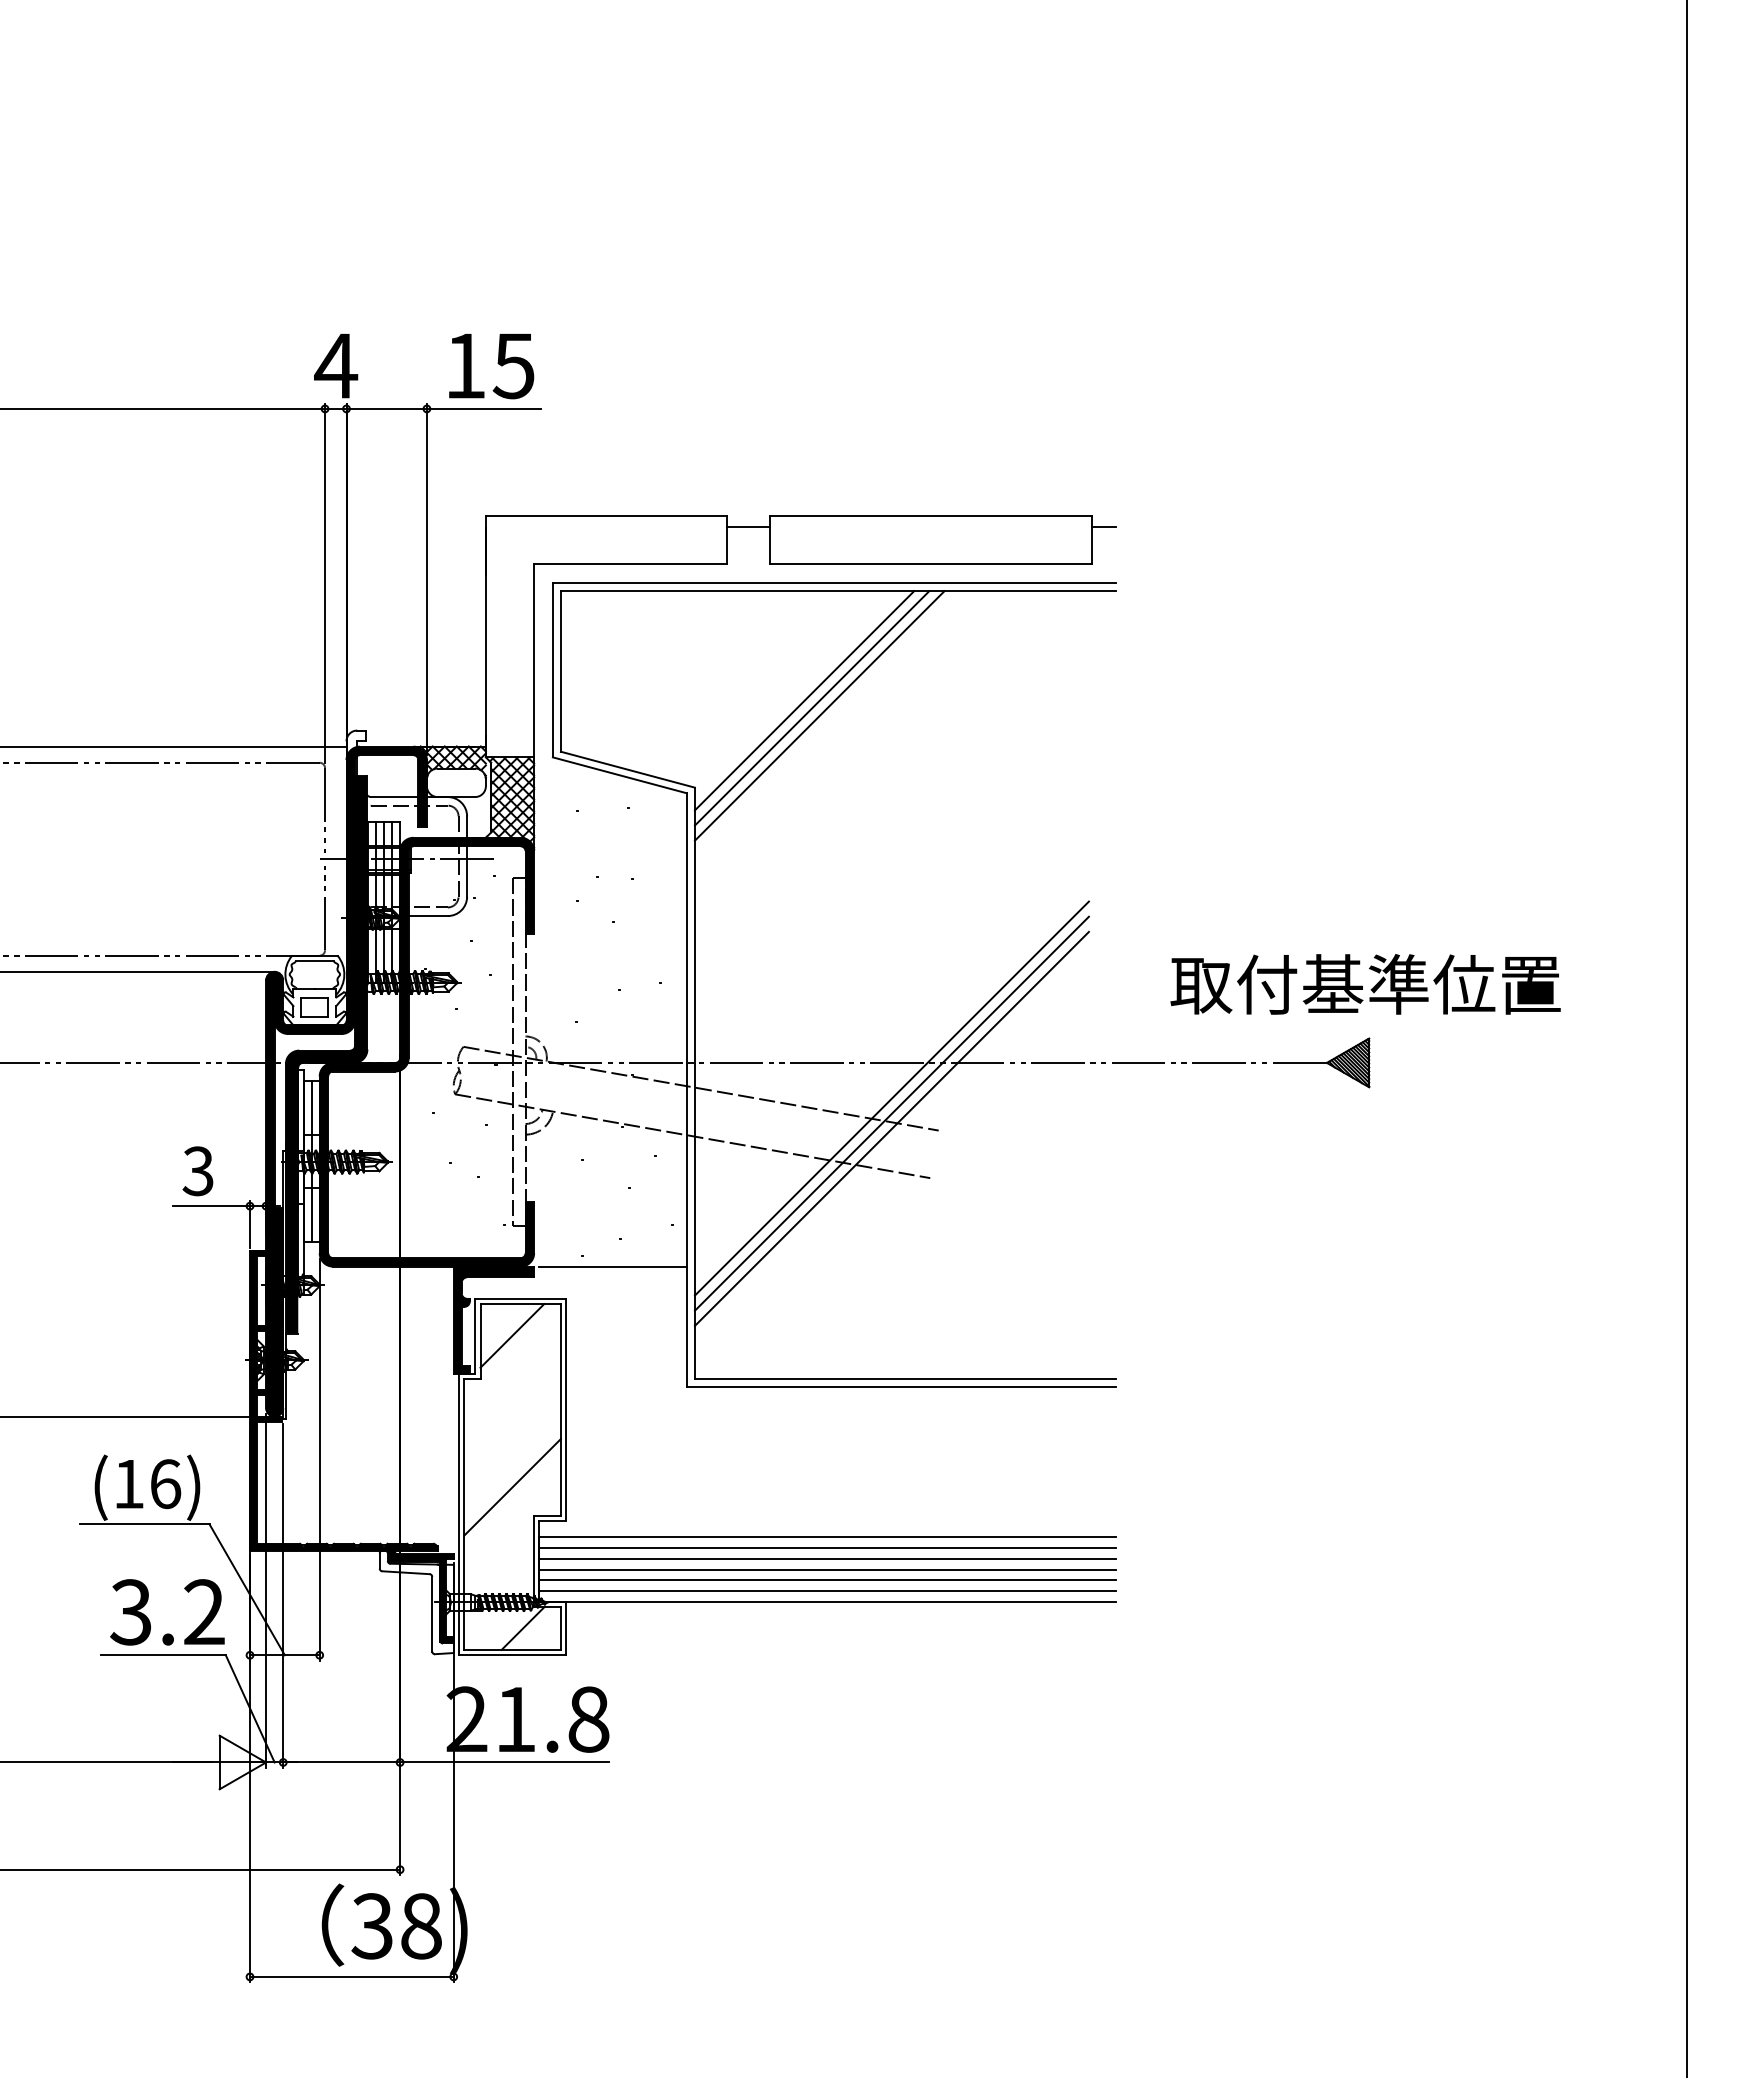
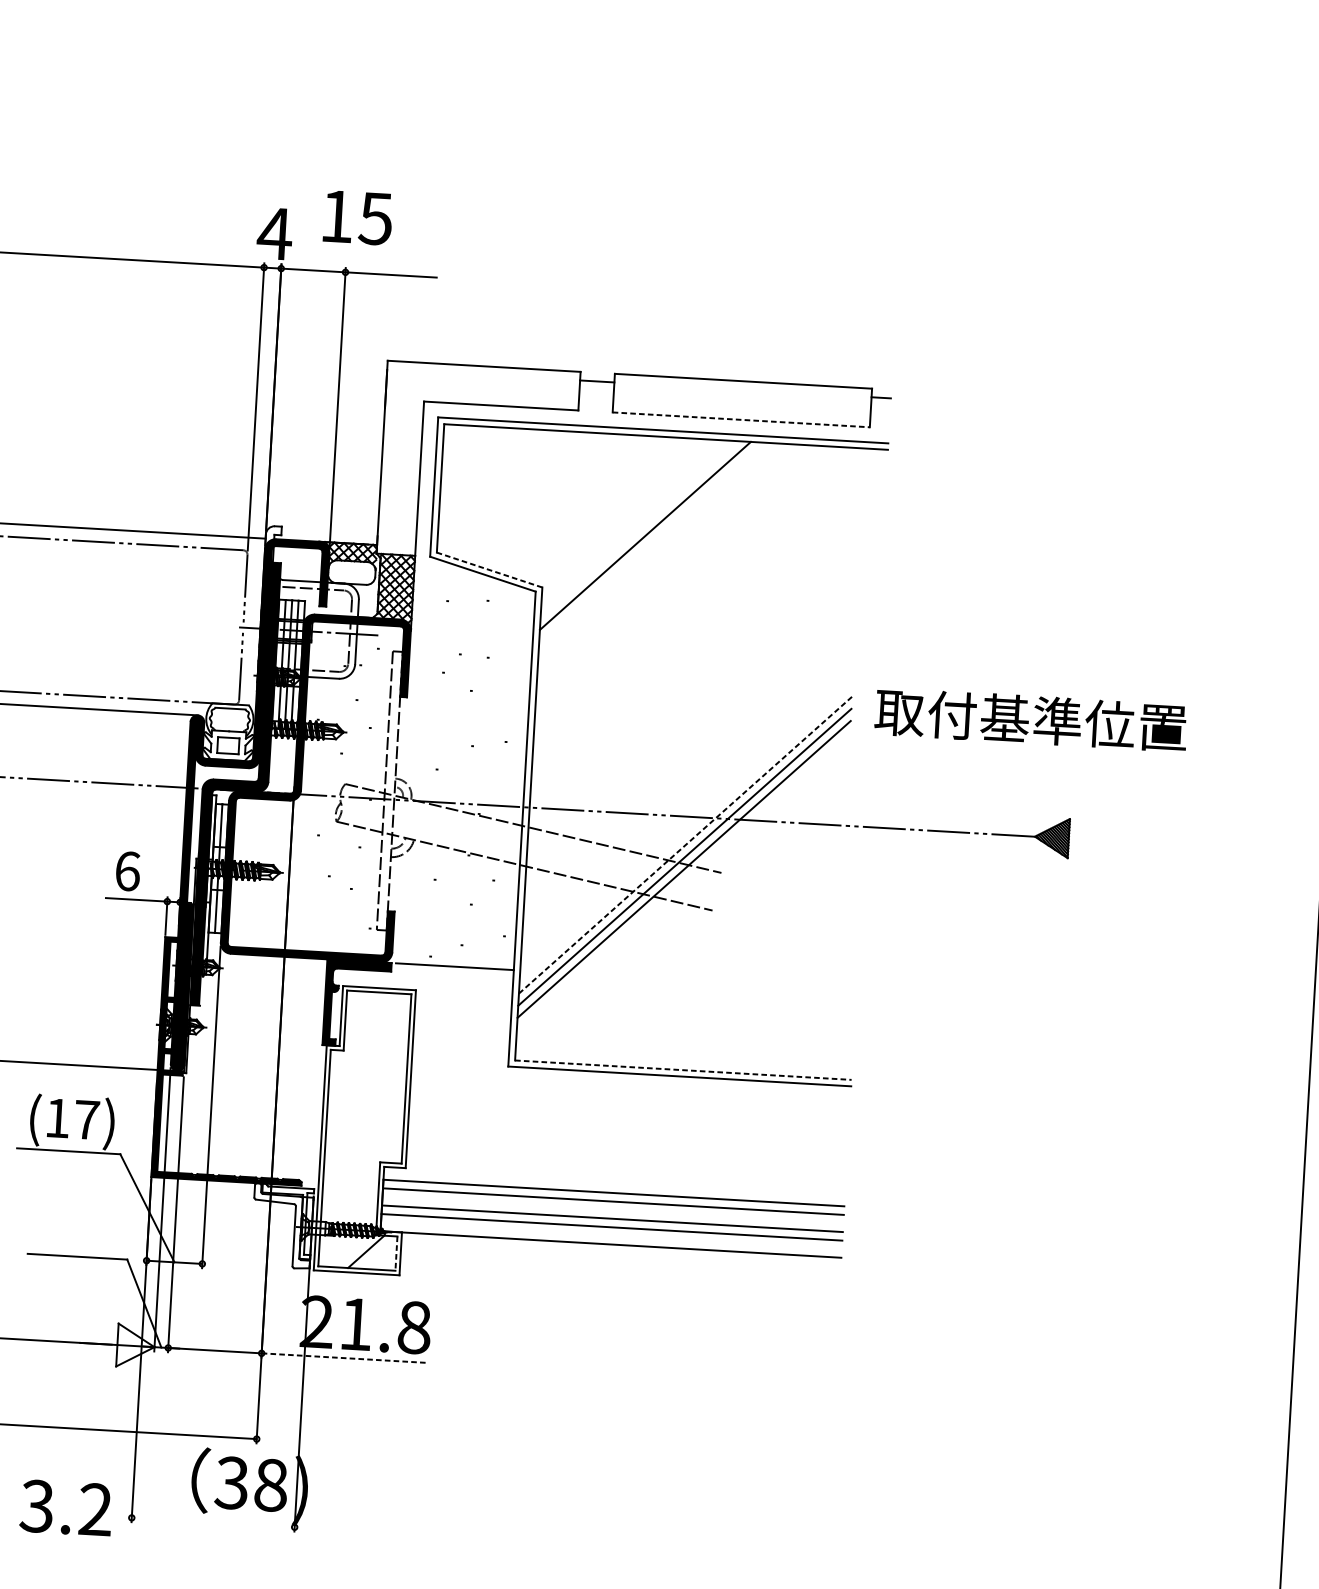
text: (491, 366) -> (357, 218), moved
line: (930, 564) -> (741, 419), solid -> dashed
line: (804, 700) -> (633, 522), removed
line: (811, 708) -> (639, 529), removed
line: (627, 769) -> (489, 569), solid -> dashed
text: (1365, 984) -> (1030, 719), moved
line: (891, 1098) -> (685, 845), solid -> dashed
text: (198, 1171) -> (127, 871), 3 -> 6
line: (512, 1335) -> (371, 1017), removed
line: (905, 1379) -> (683, 1070), solid -> dashed
text: (165, 1484) -> (86, 1120), (16) -> (17)
line: (512, 1486) -> (364, 1137), removed
line: (827, 1558) -> (612, 1209), removed
line: (827, 1590) -> (611, 1235), removed
fill: (421, 1595) -> (286, 1220), removed
text: (167, 1612) -> (66, 1508), moved
line: (560, 1628) -> (396, 1253), solid -> dashed
line: (504, 1762) -> (345, 1358), solid -> dashed
line: (351, 1976) -> (212, 1522), removed

